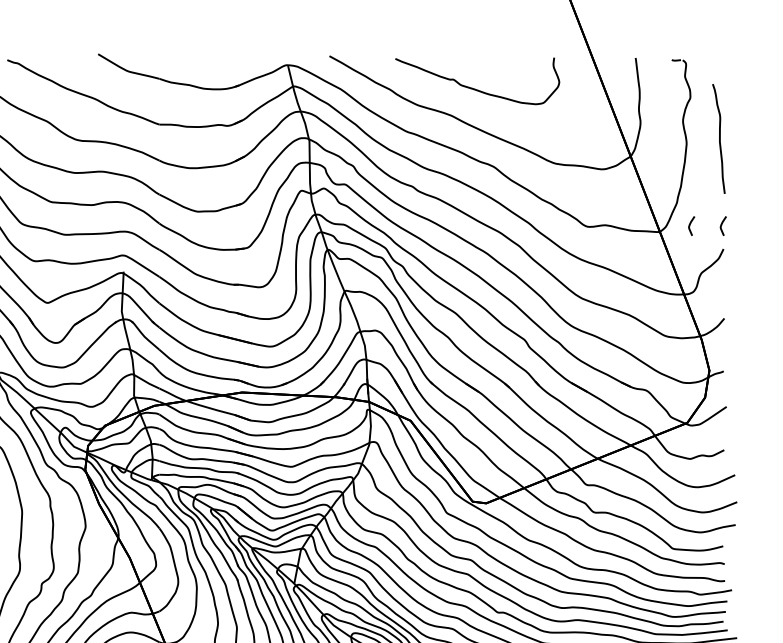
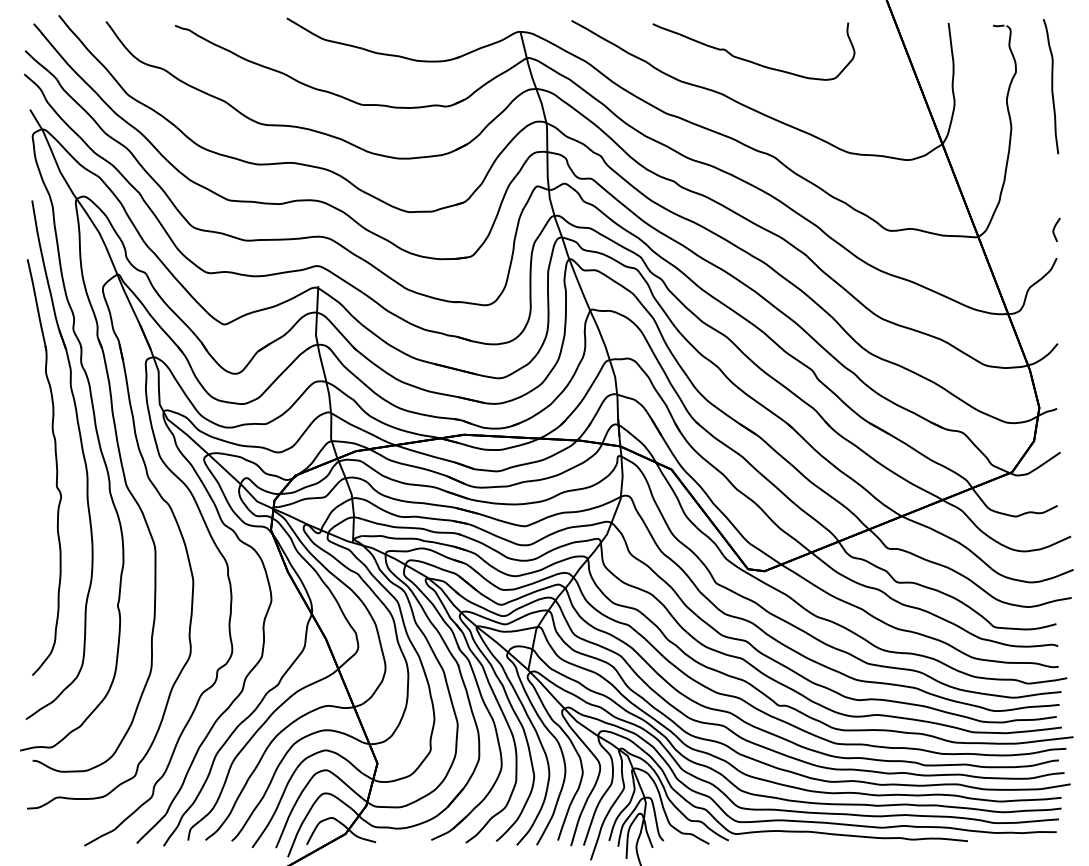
curve: (719, 138) -> (1051, 86), moved
curve: (690, 224) -> (1016, 228), removed

